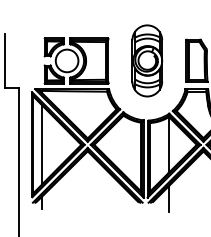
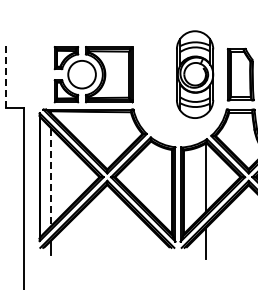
line: (5, 60) -> (6, 74), solid -> dashed
part: (147, 60) -> (195, 74), moved
line: (42, 145) -> (51, 177), solid -> dashed

